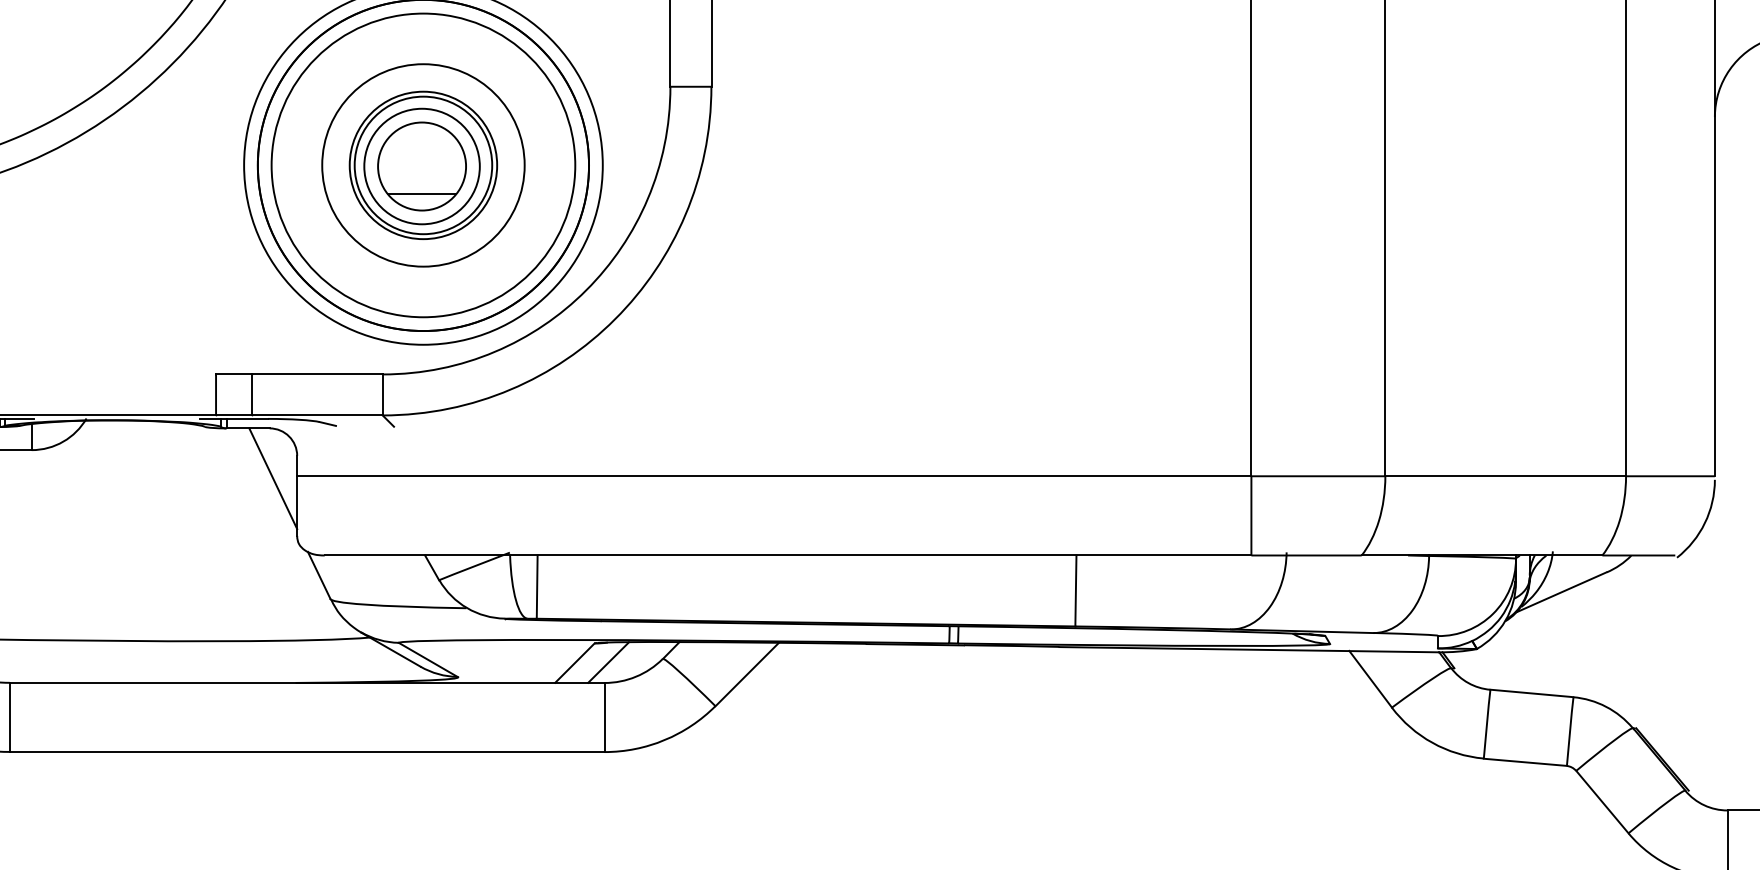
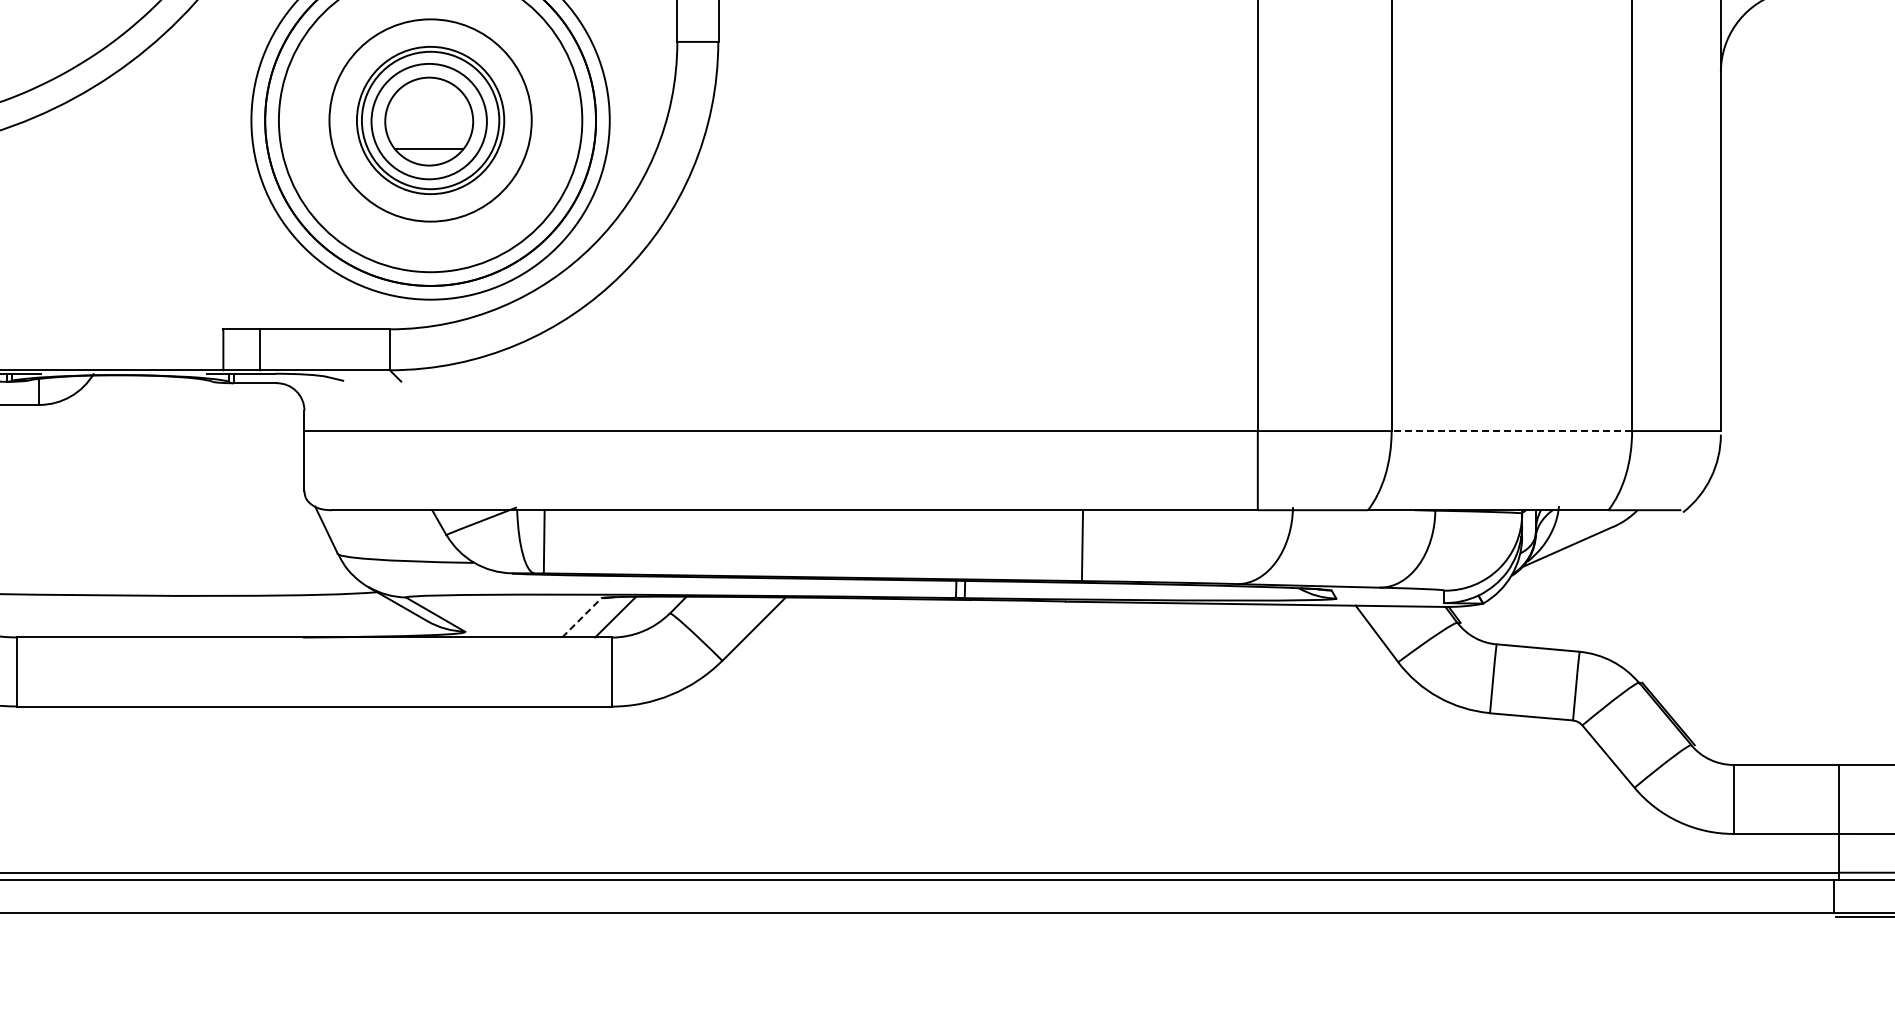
line: (1505, 476) -> (1511, 431), solid -> dashed
line: (273, 478) -> (280, 433), removed
line: (574, 662) -> (581, 617), solid -> dashed

